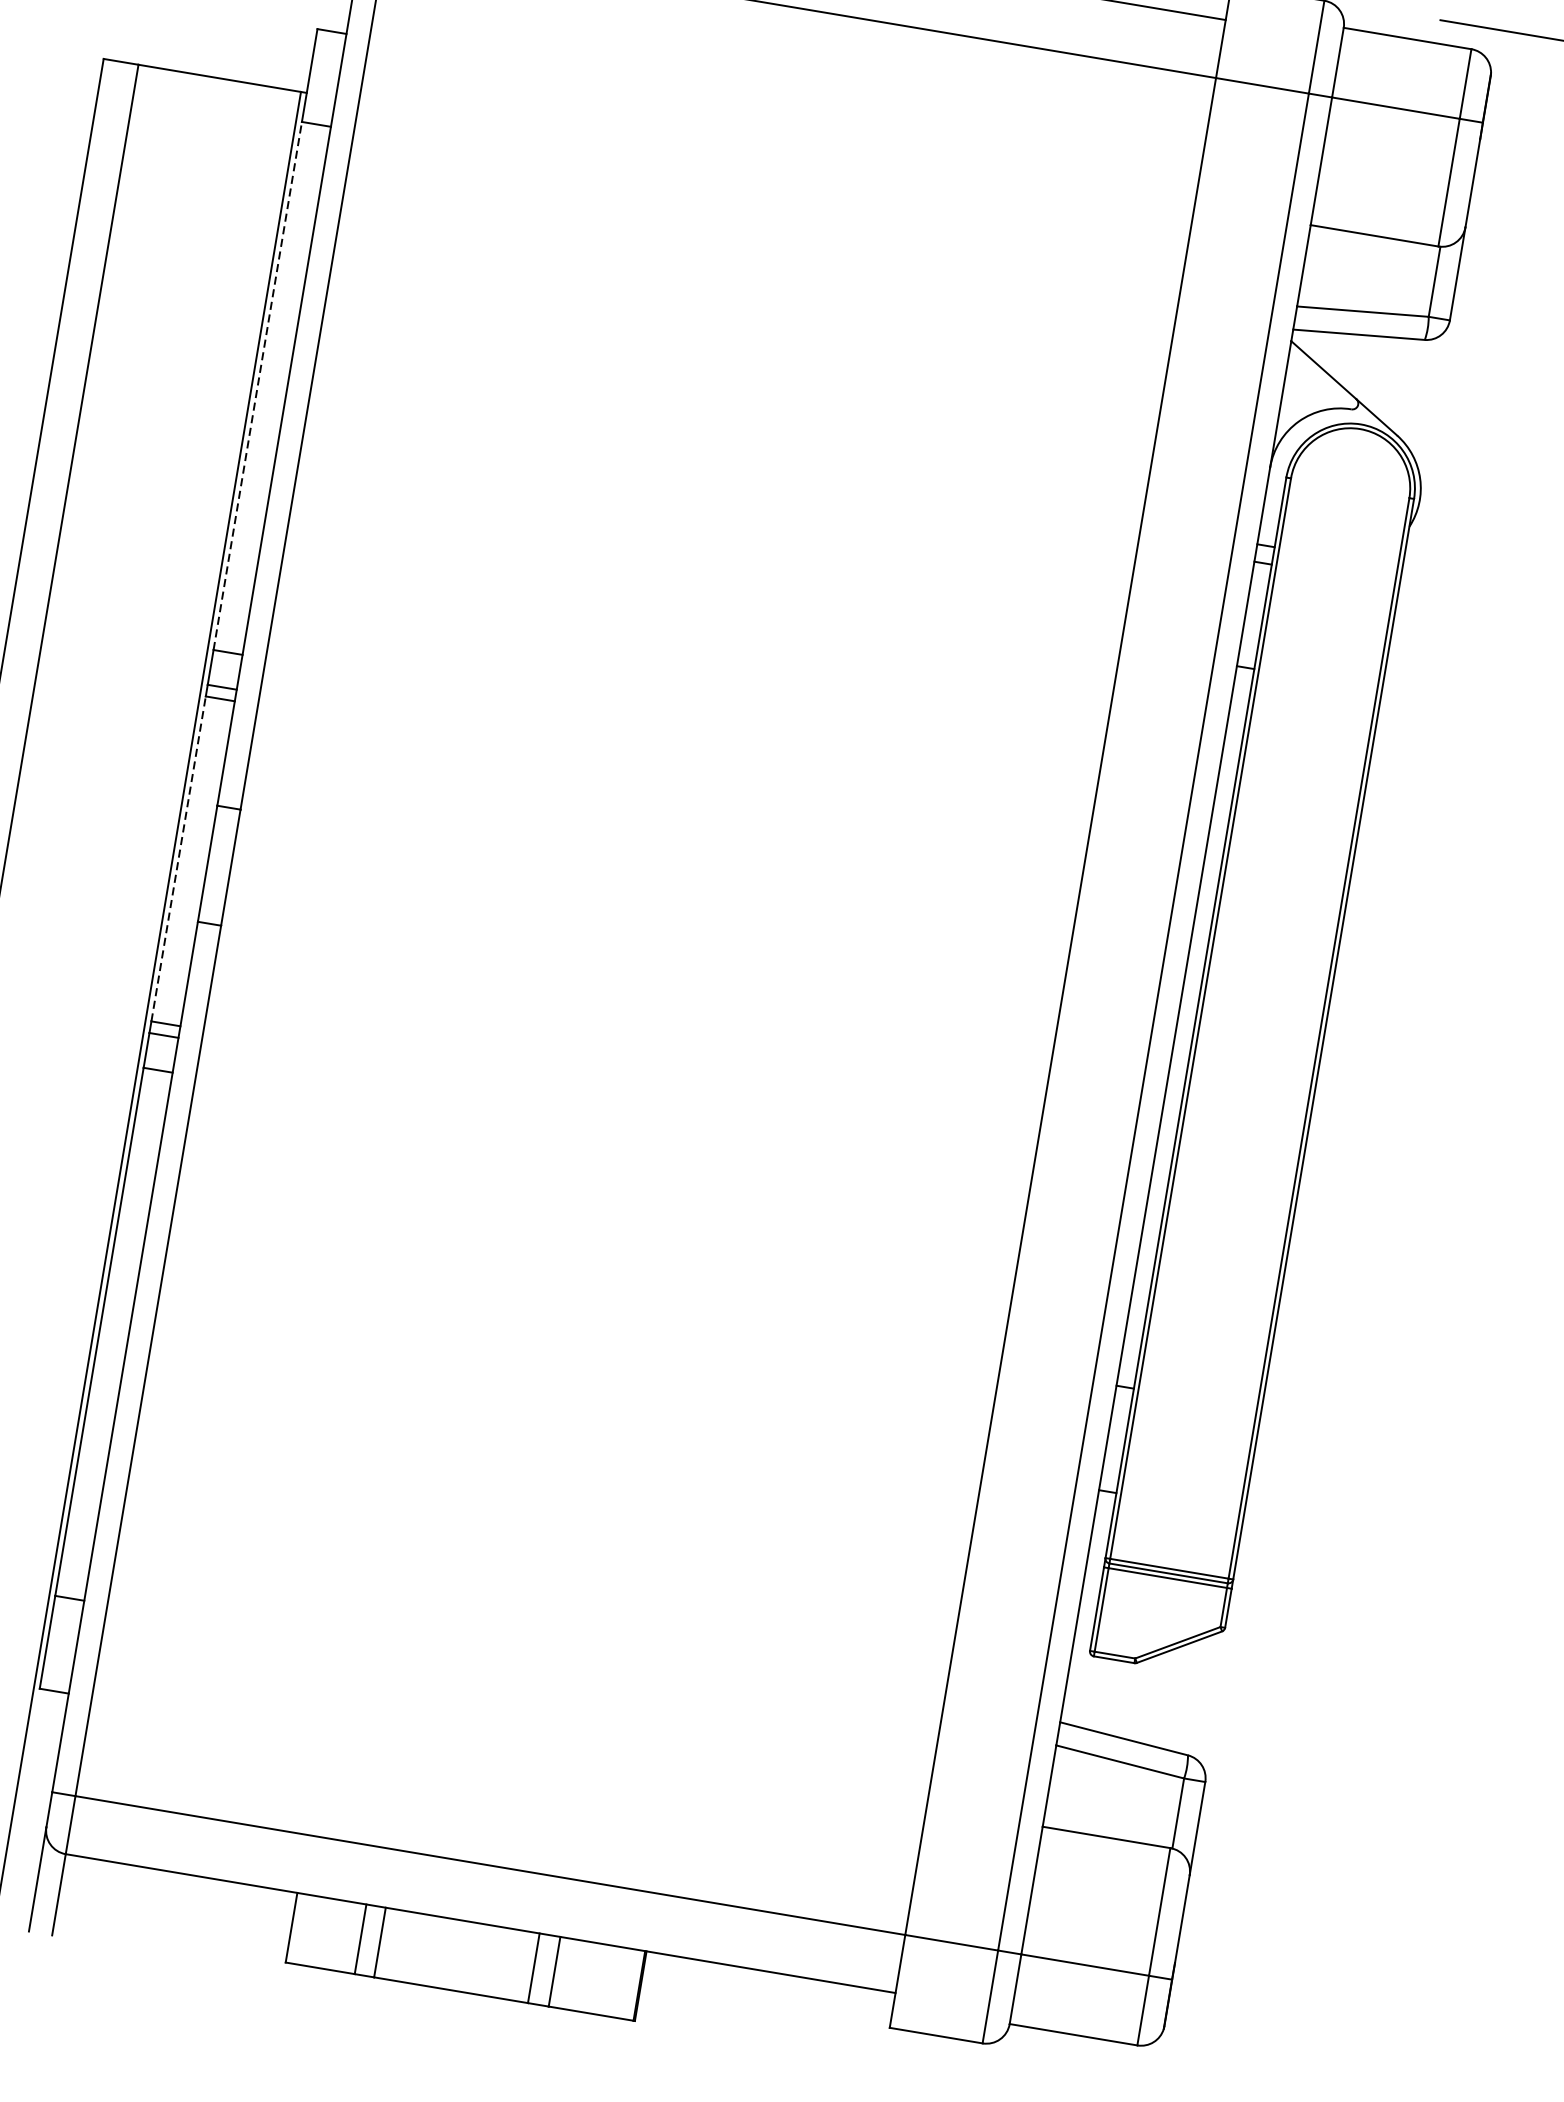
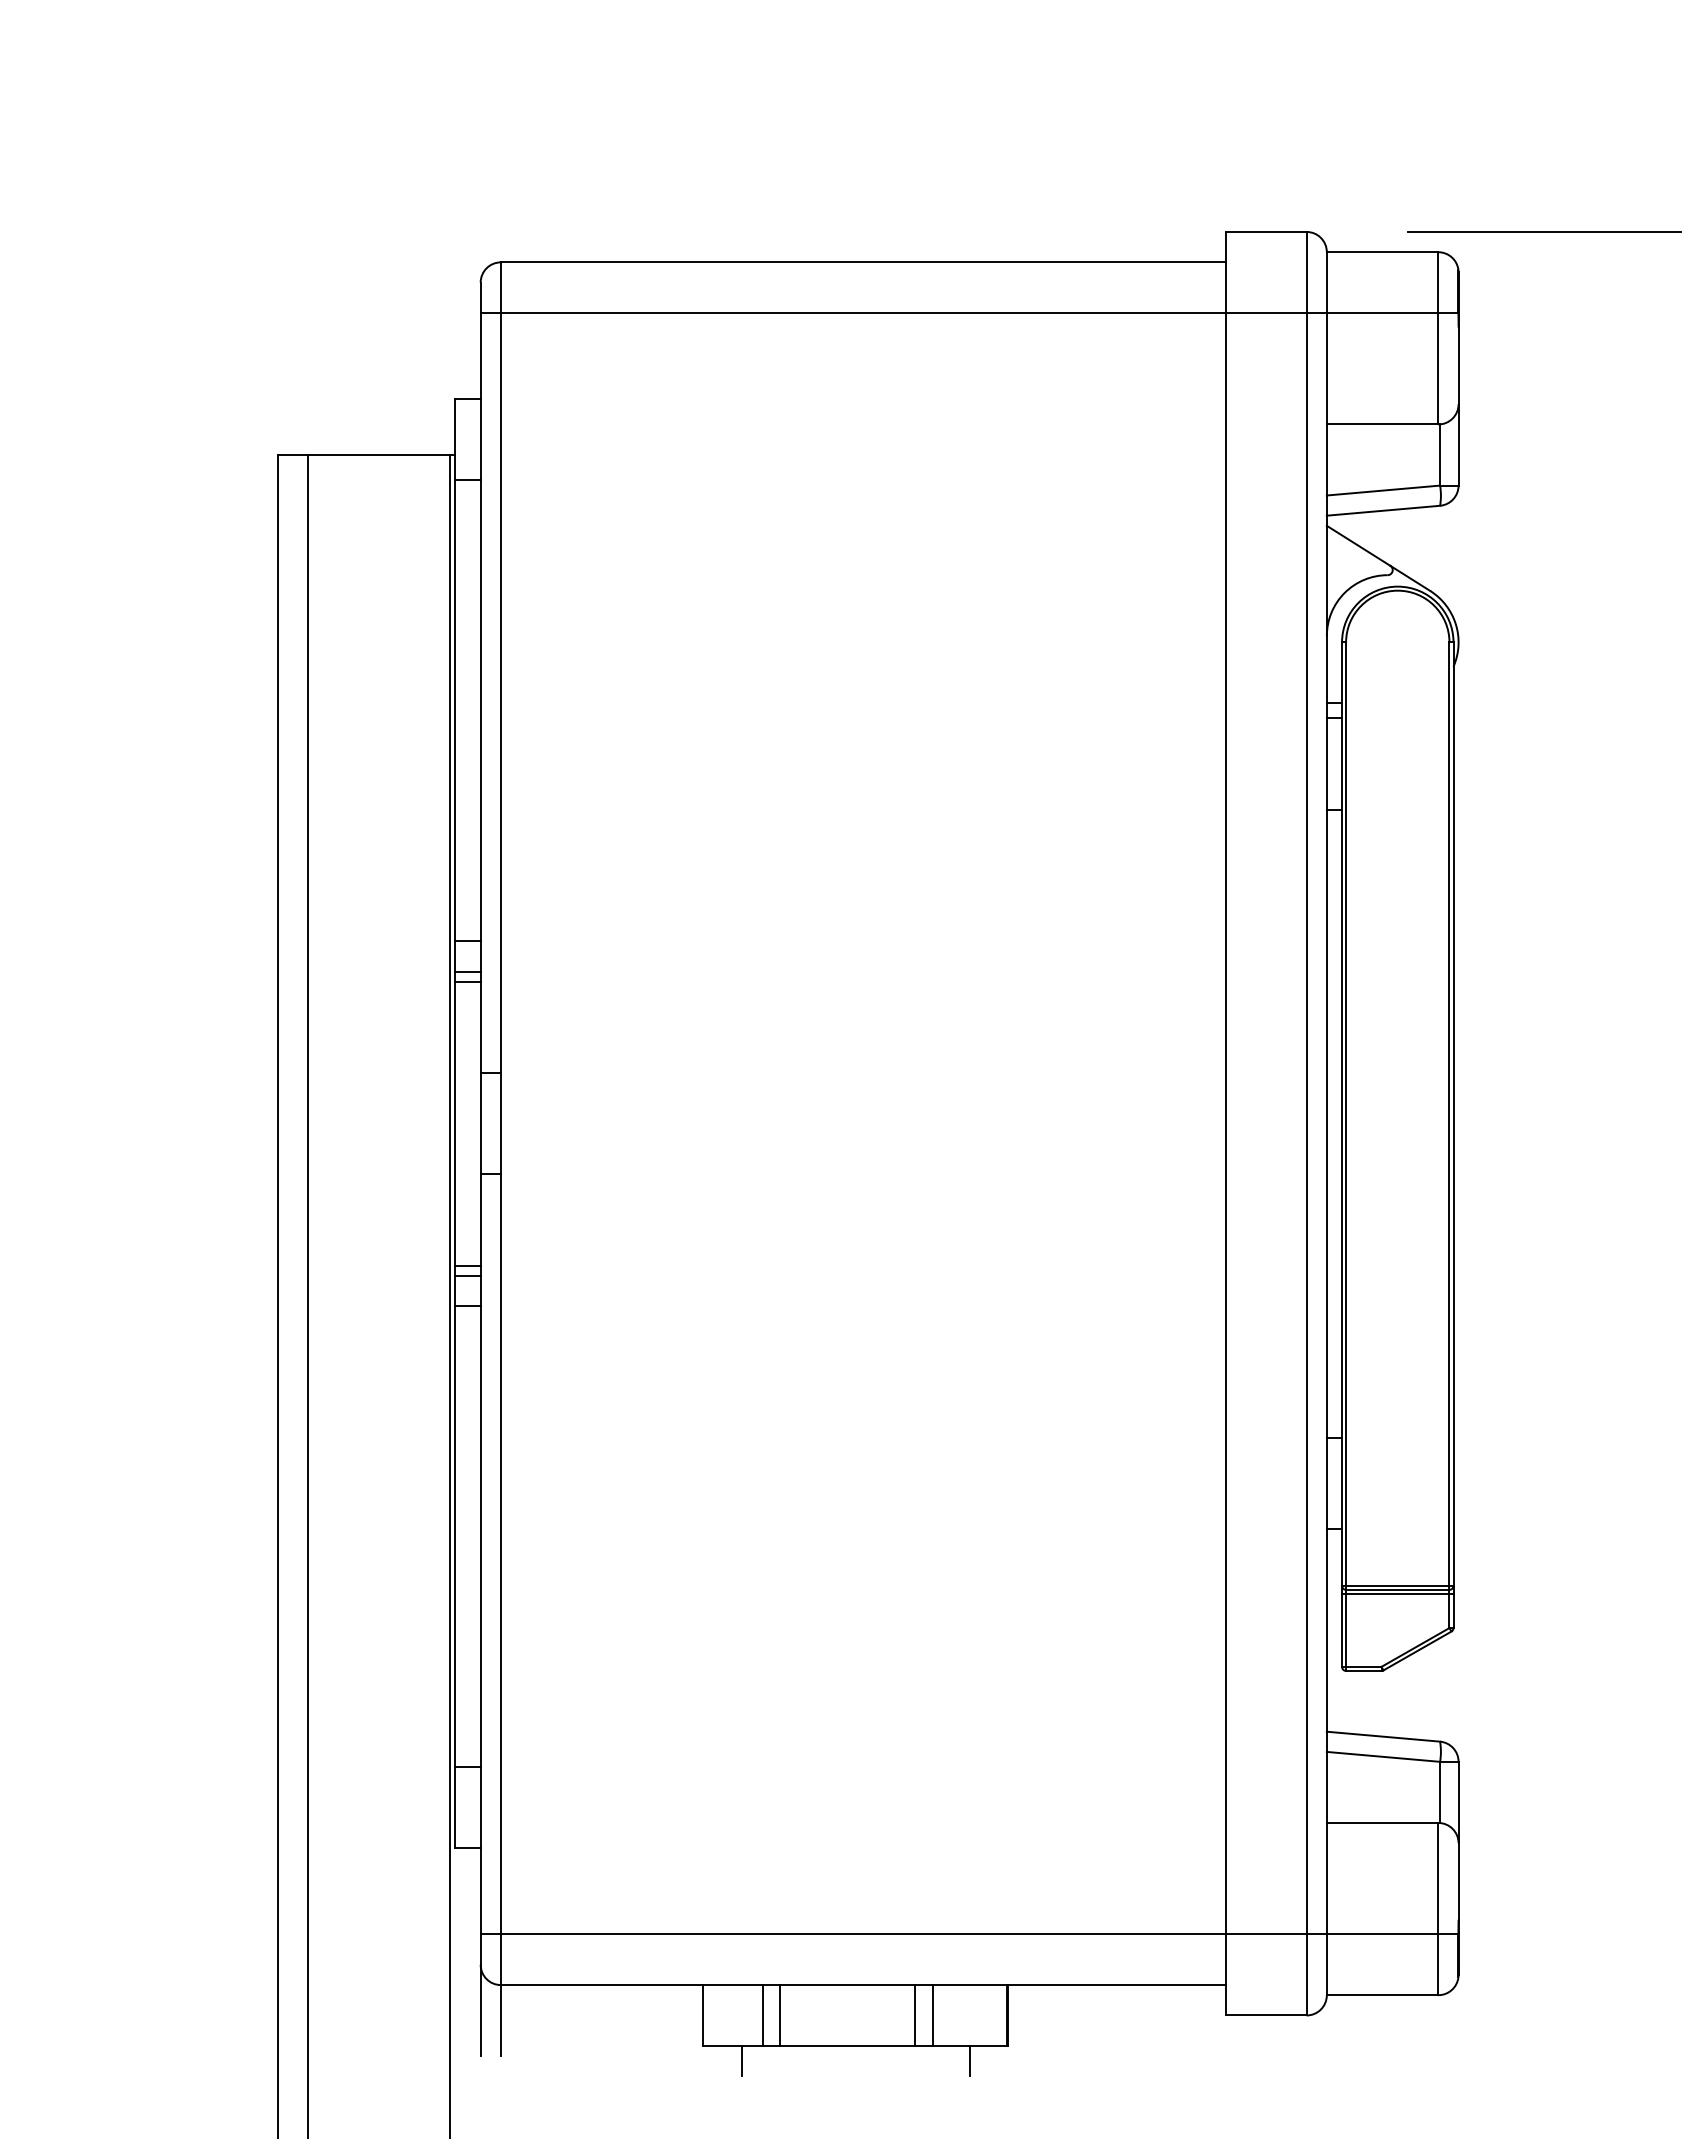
line: (257, 385) -> (455, 710), dashed -> solid
line: (178, 858) -> (455, 1123), dashed -> solid
line: (326, 1986) -> (741, 2060), added
line: (587, 2030) -> (969, 2060), added

